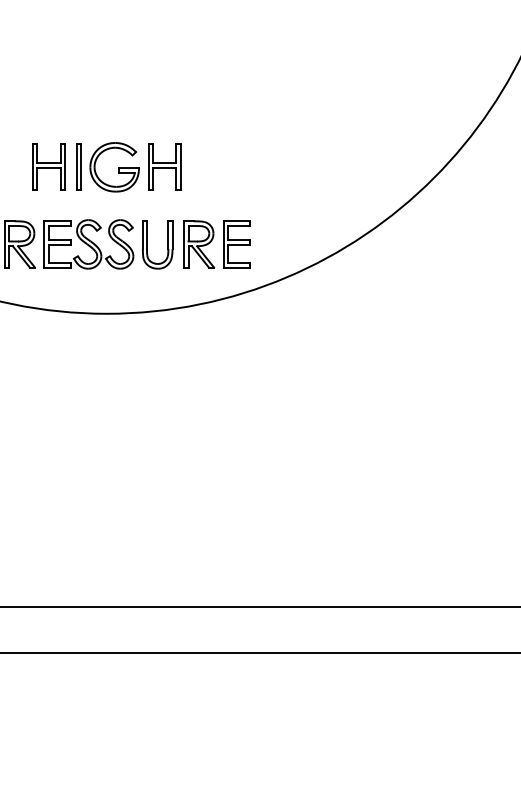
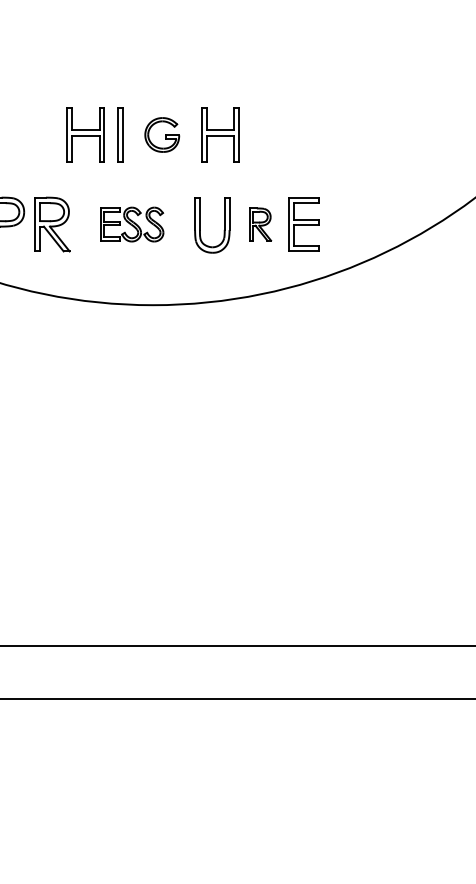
part: (114, 167) -> (162, 135), size x0.6
part: (88, 244) -> (131, 224), size x0.6
part: (199, 244) -> (260, 224), size x0.6

